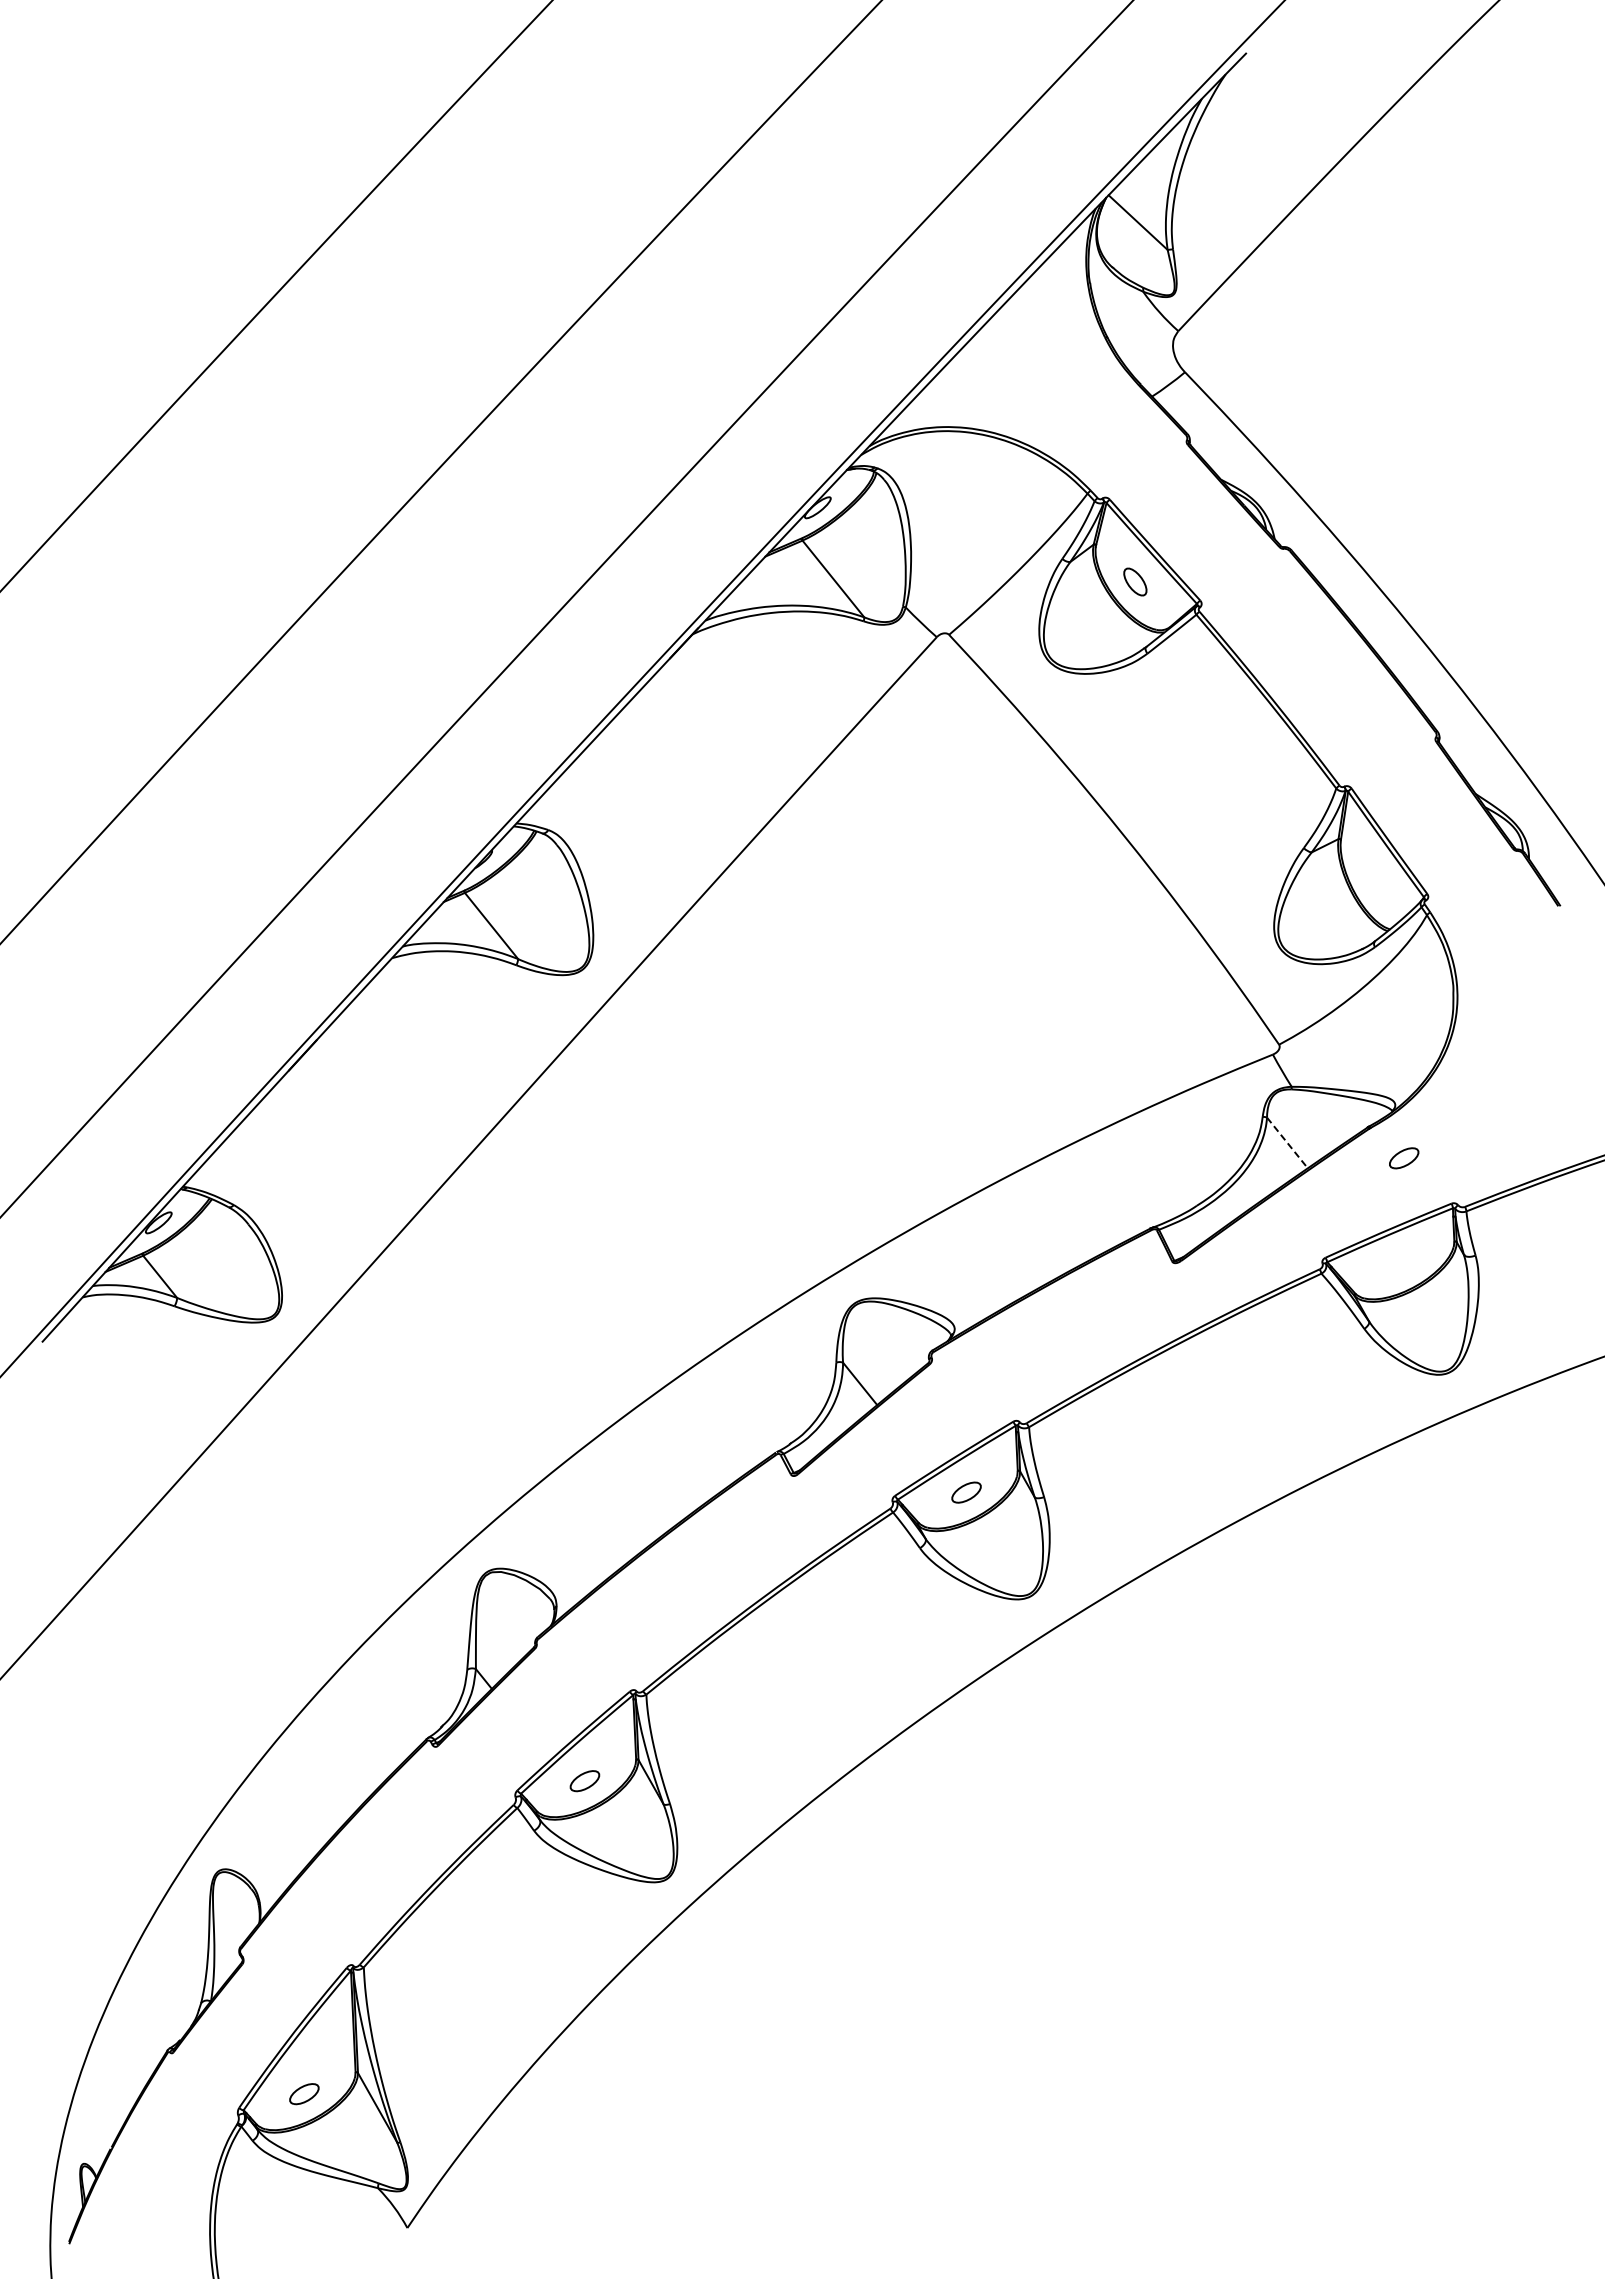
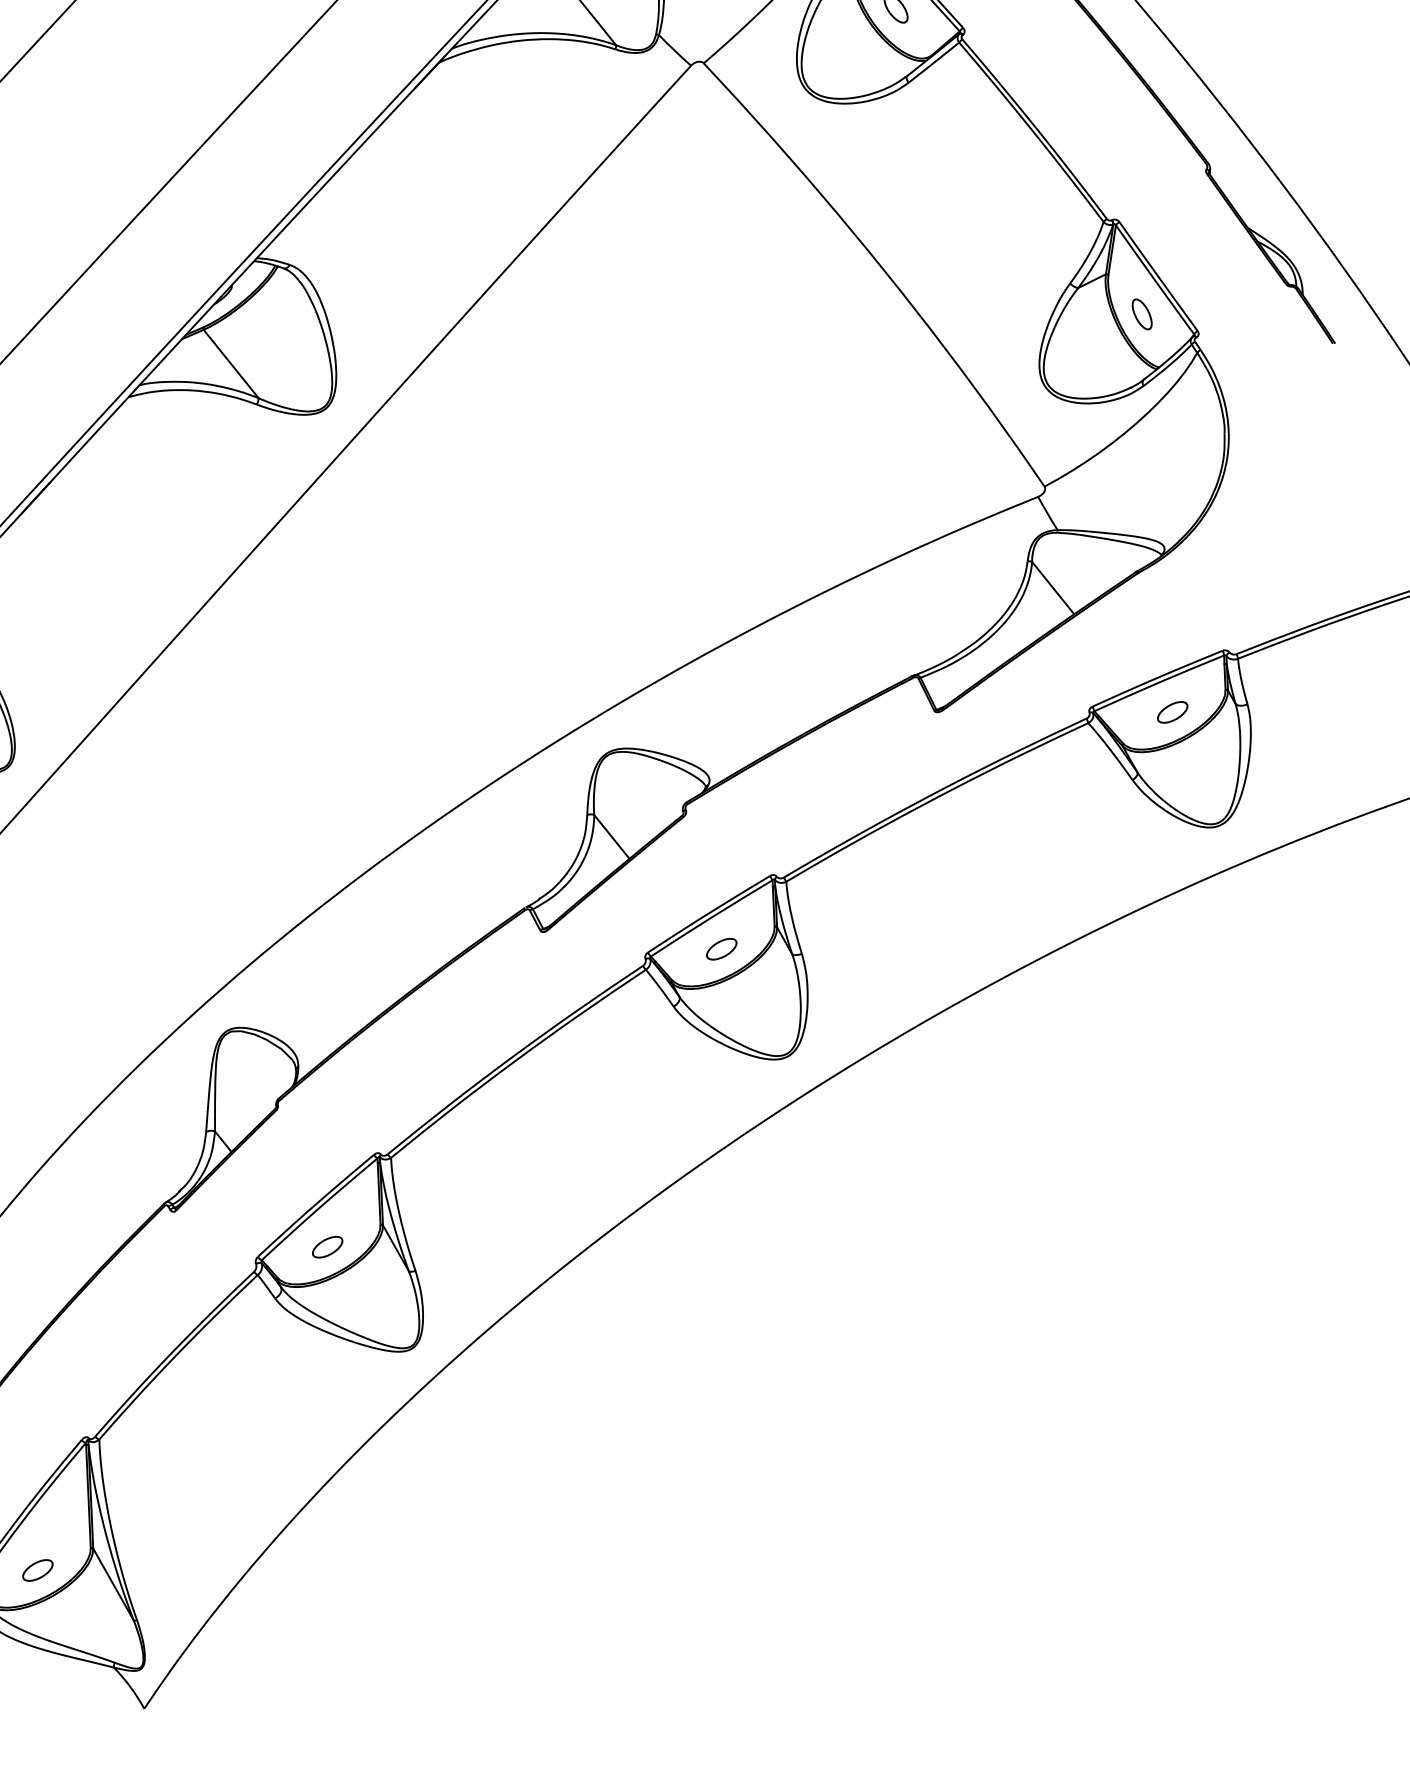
part: (1373, 877) -> (1142, 313), added
line: (1287, 1143) -> (1053, 588), dashed -> solid
part: (1404, 1158) -> (1173, 712), moved

